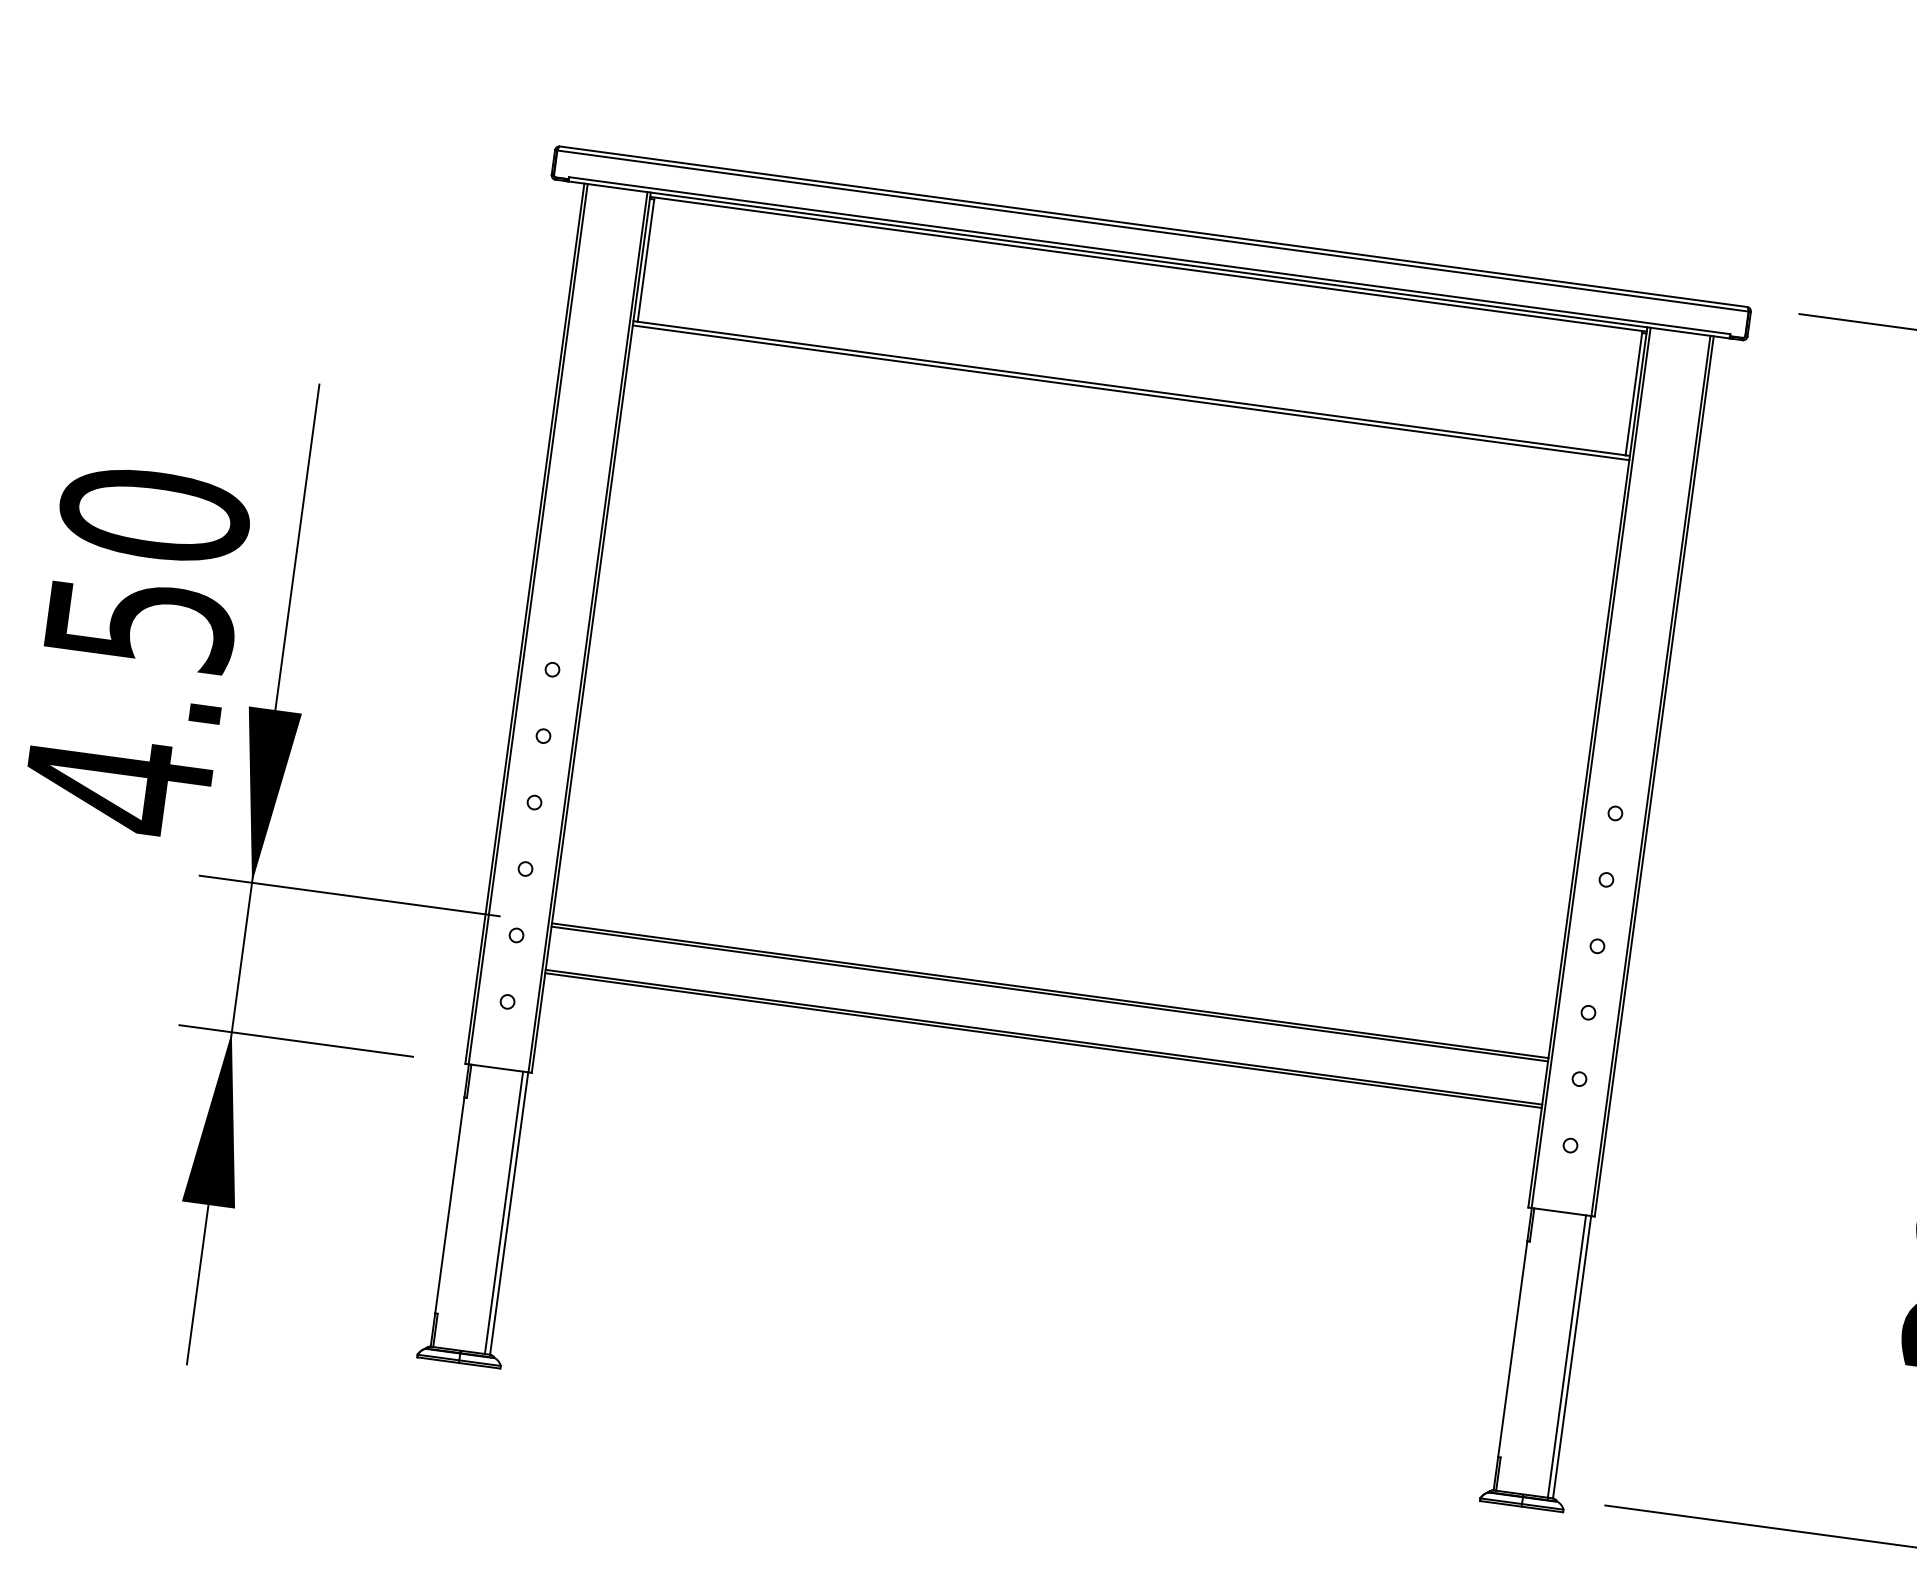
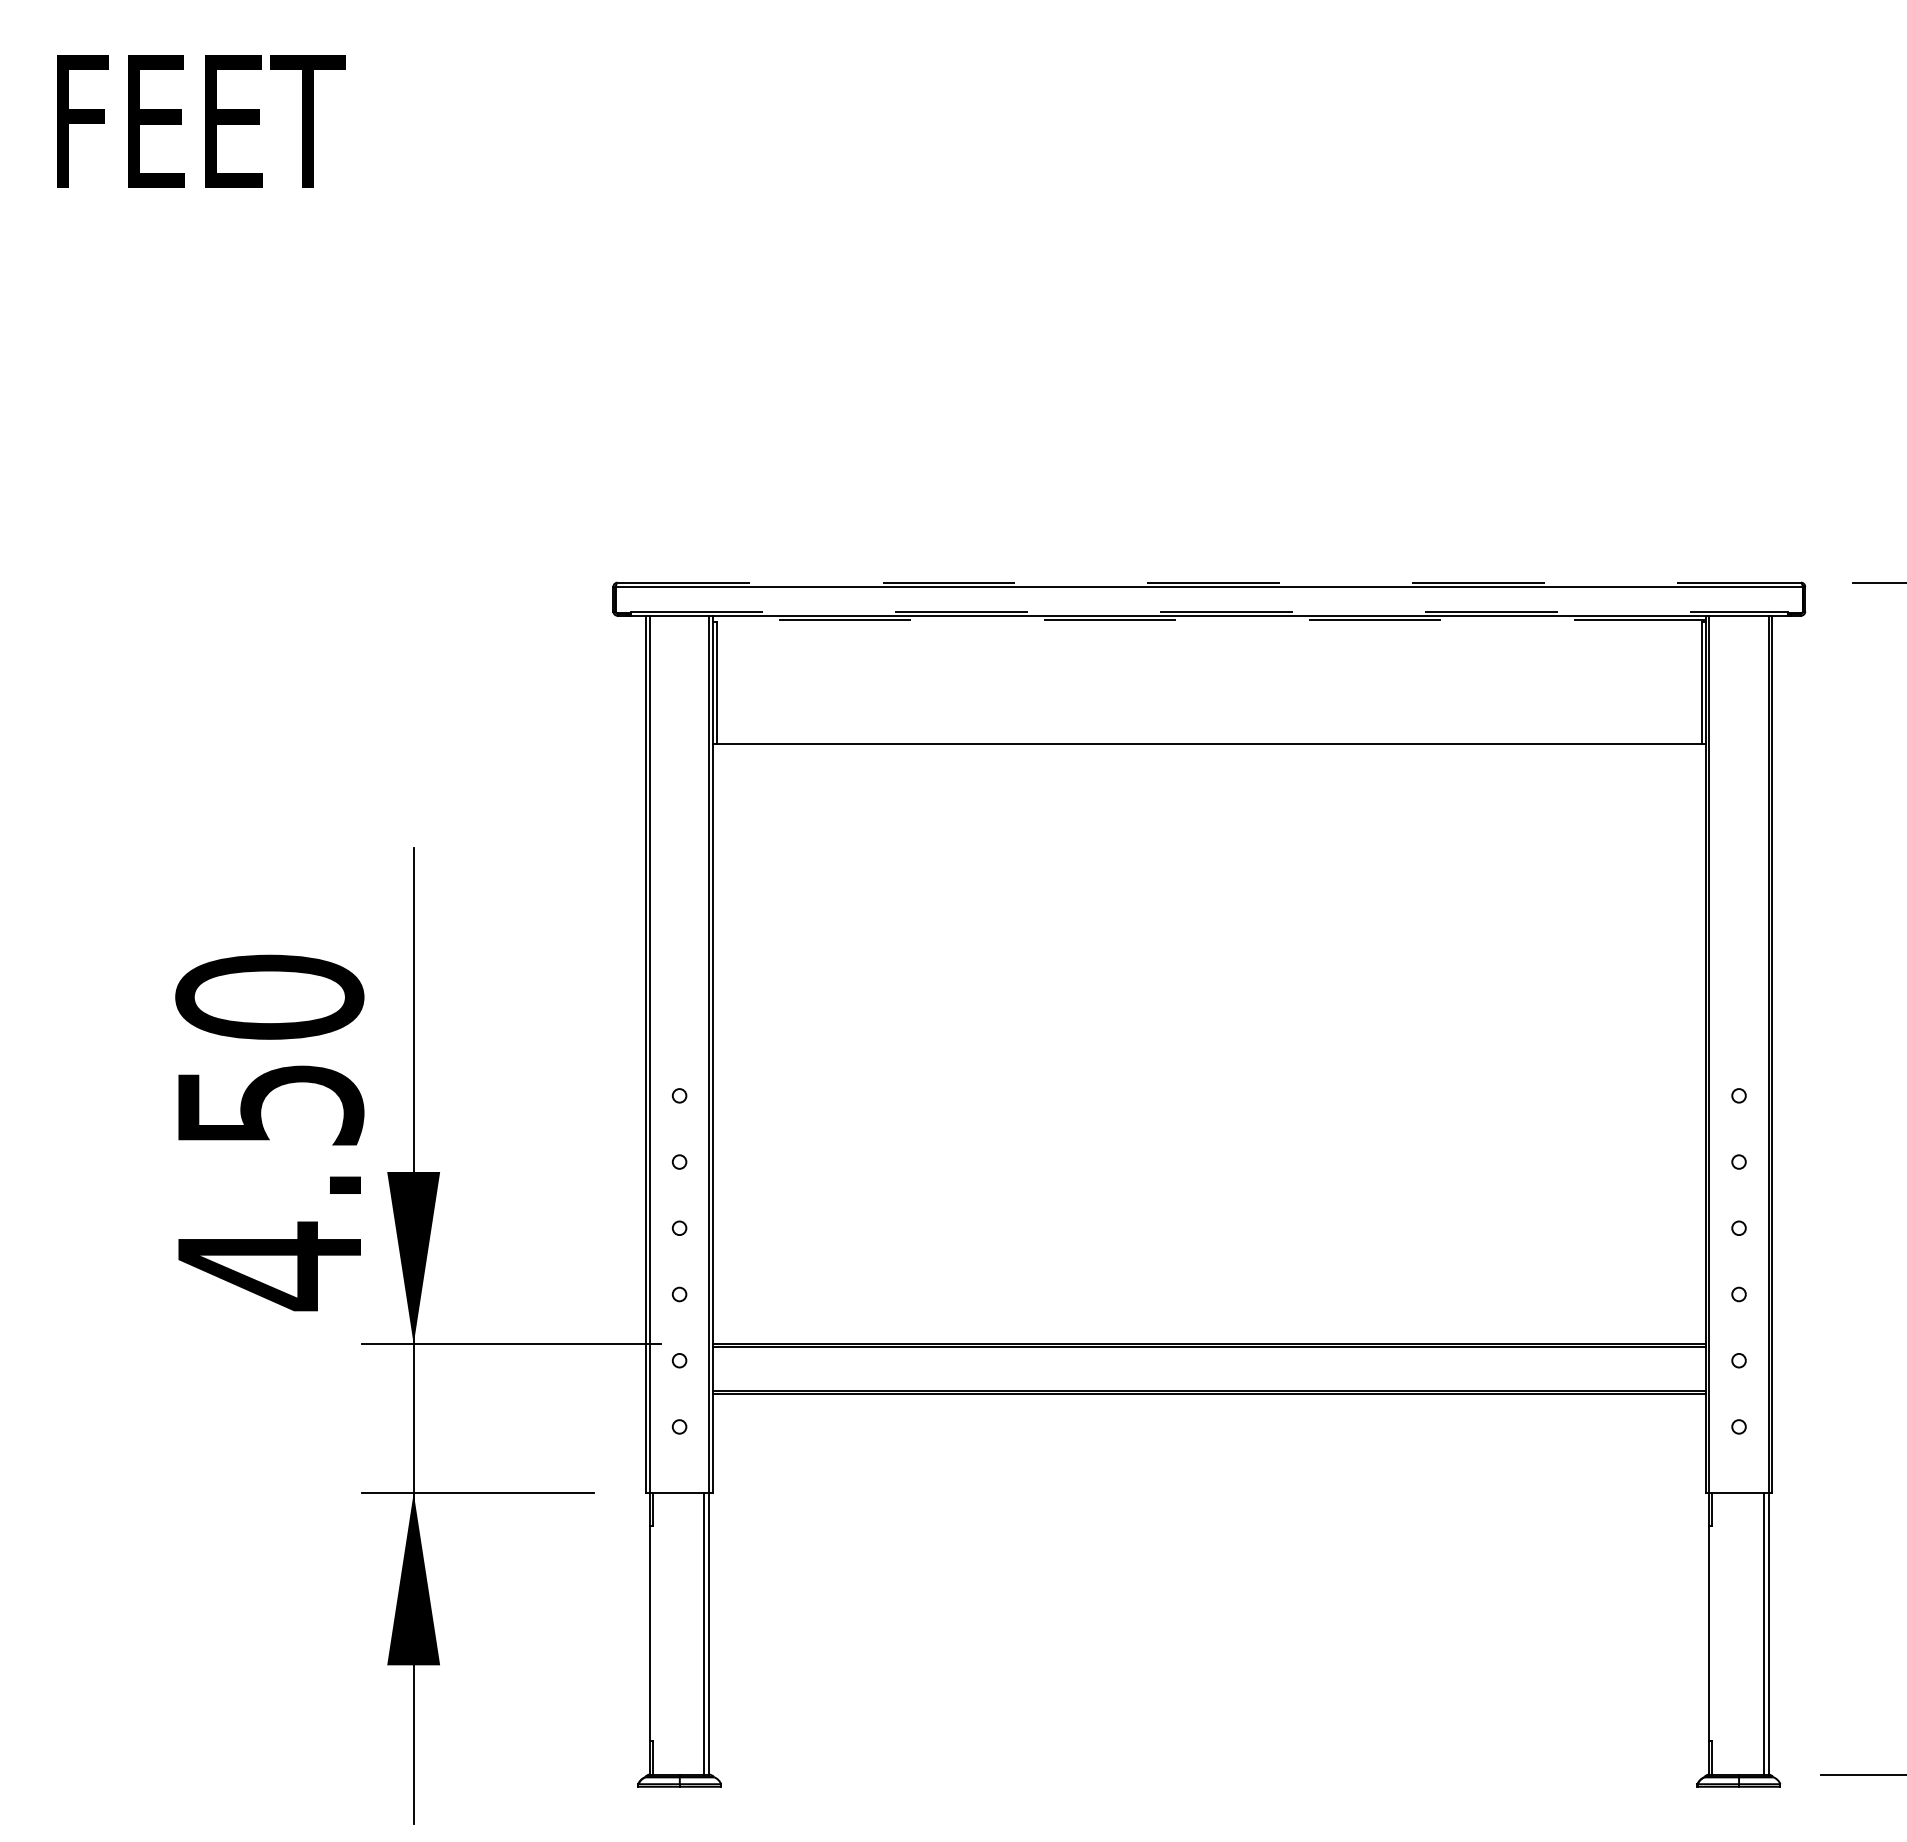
line: (1153, 226) -> (1209, 582), solid -> dashed
line: (1149, 255) -> (1209, 611), solid -> dashed
line: (1148, 264) -> (1209, 620), solid -> dashed
line: (1130, 392) -> (1208, 748), removed

